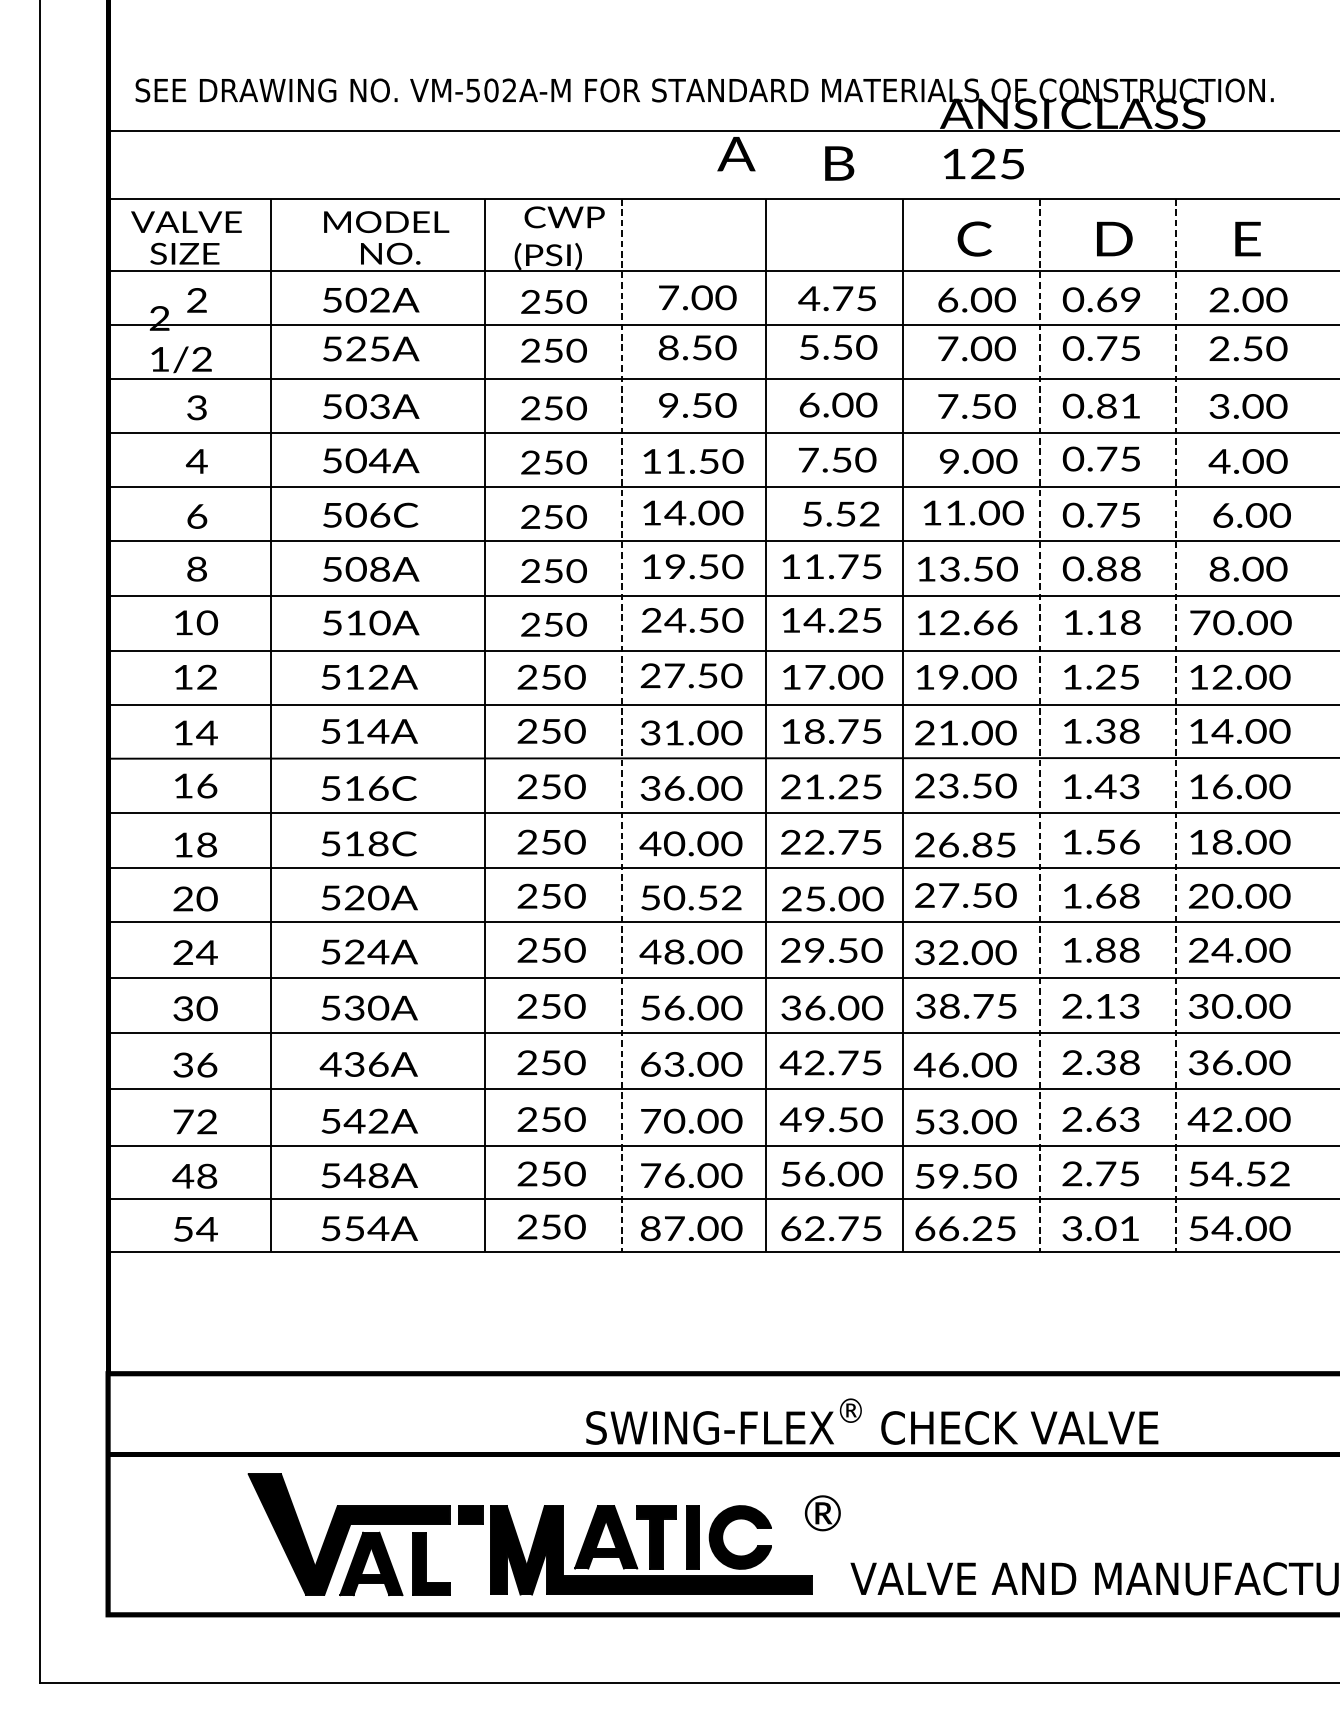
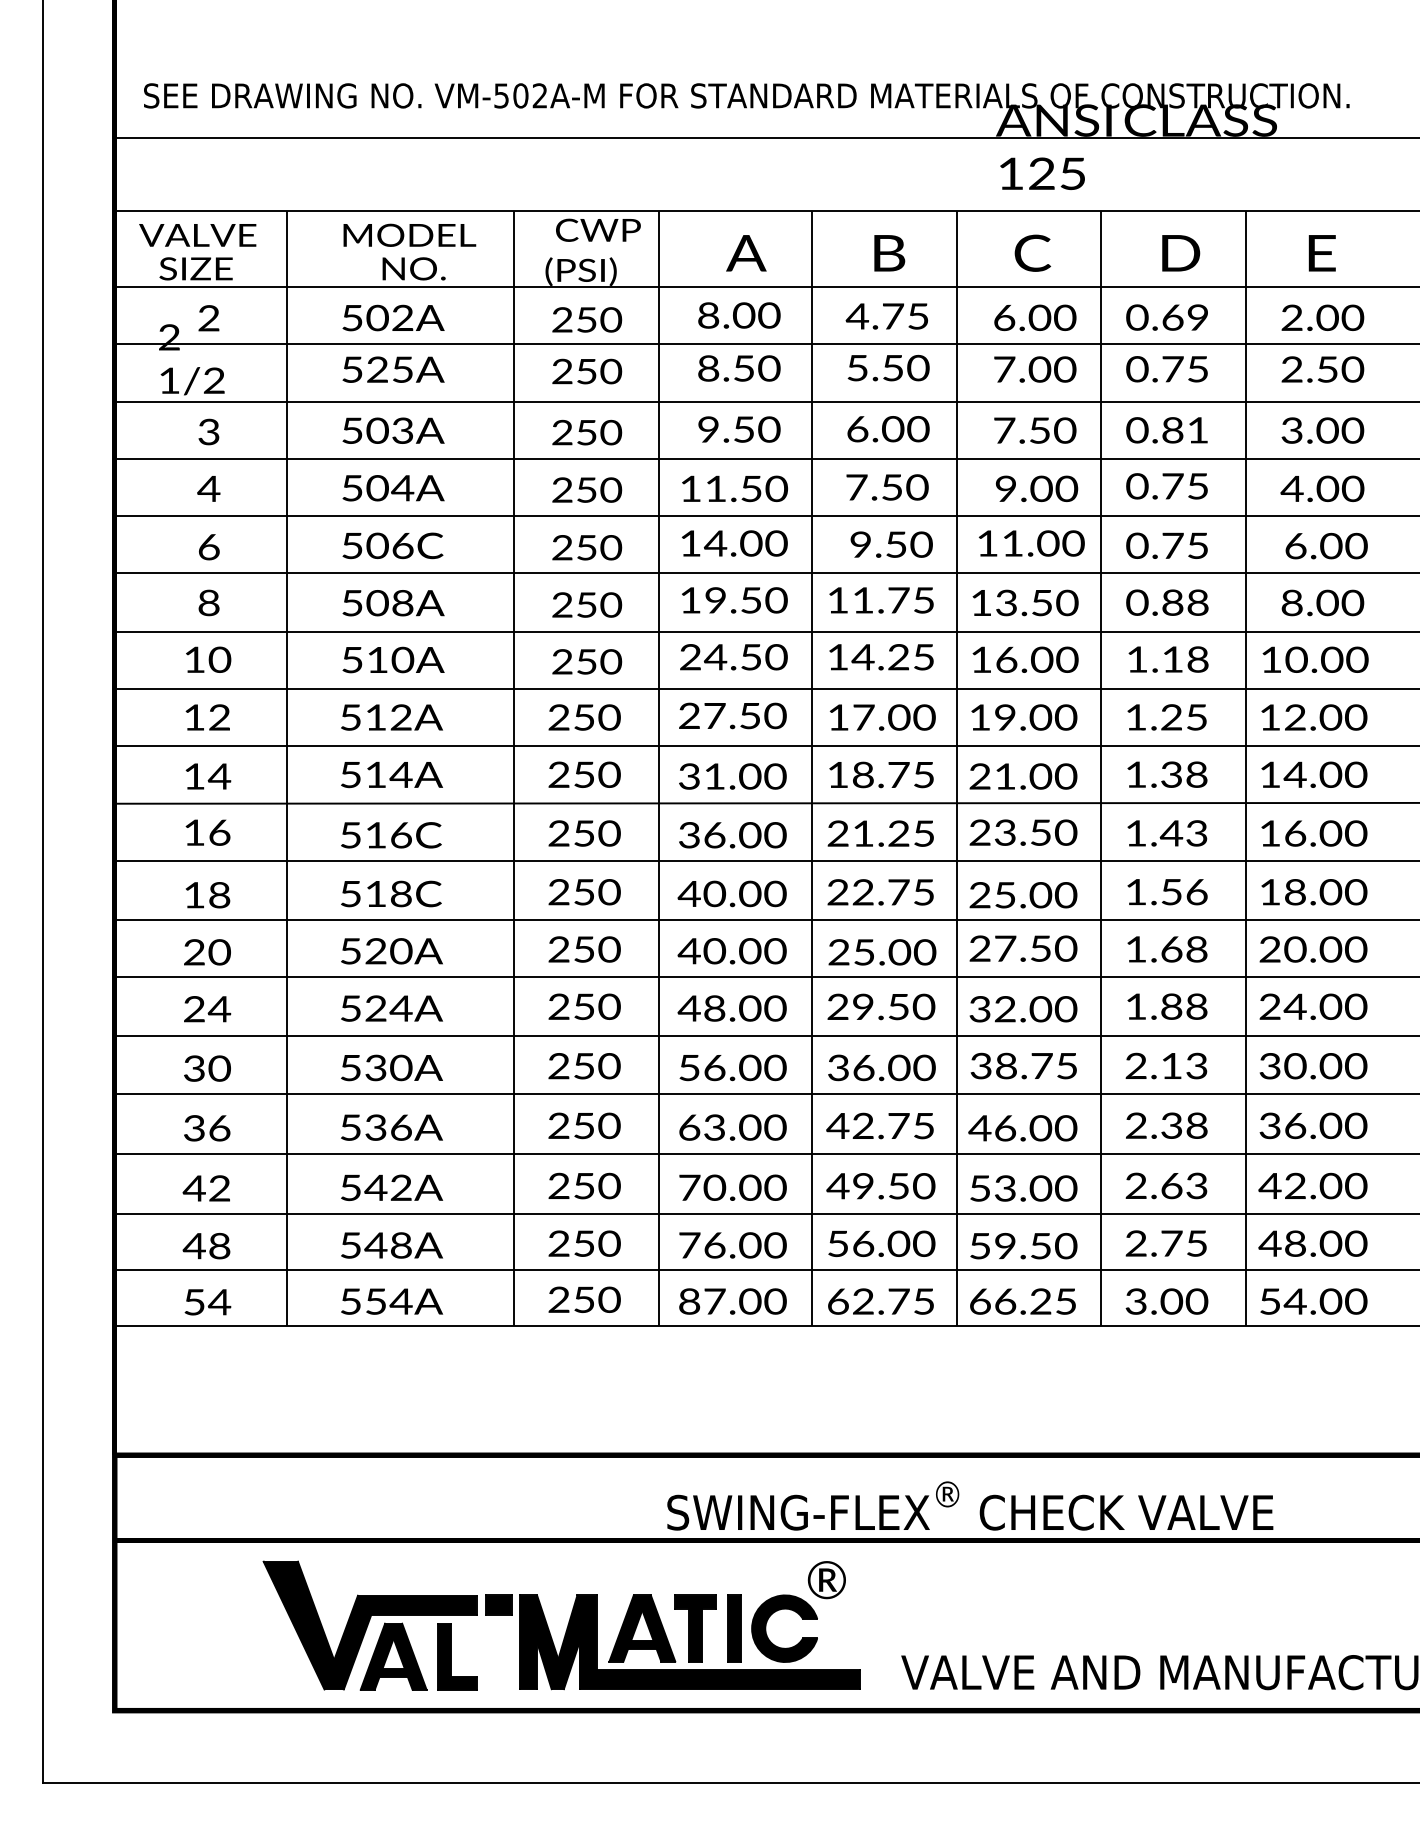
text: (736, 154) -> (746, 253), moved
text: (839, 163) -> (889, 253), moved
text: (668, 297) -> (708, 315), 7.00 -> 8.00
text: (841, 513) -> (891, 544), 5.52 -> 9.50
text: (979, 622) -> (1037, 659), 12.66 -> 16.00
text: (1200, 622) -> (1271, 659), 70.00 -> 10.00
line: (621, 725) -> (658, 768), dashed -> solid
line: (1039, 725) -> (1101, 768), dashed -> solid
line: (1176, 725) -> (1246, 768), dashed -> solid
text: (978, 845) -> (1036, 895), 26.85 -> 25.00
text: (690, 898) -> (731, 951), 50.52 -> 40.00
text: (330, 1064) -> (350, 1127), 436A -> 536A
text: (182, 1121) -> (193, 1188), 72 -> 42
text: (1238, 1173) -> (1312, 1243), 54.52 -> 48.00
text: (1129, 1228) -> (1196, 1301), 3.01 -> 3.00
text: (872, 1421) -> (970, 1505), moved
text: (822, 1513) -> (826, 1580), moved

